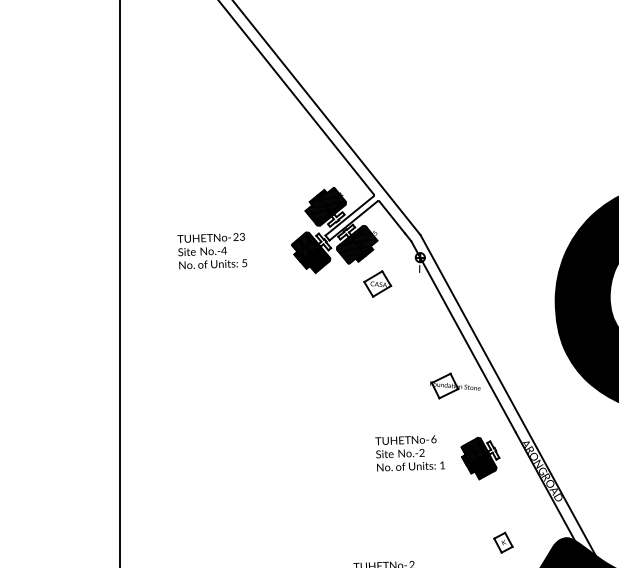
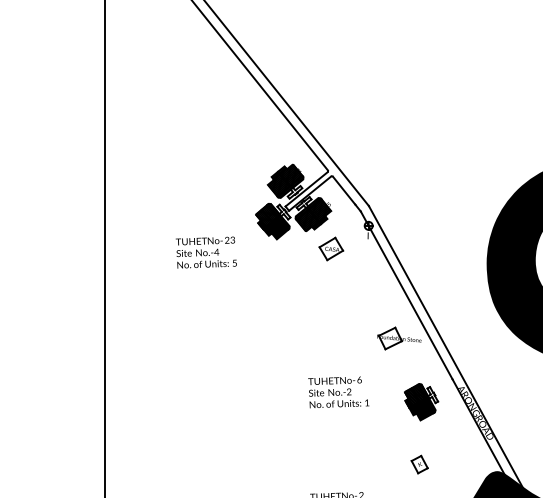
text: (212, 250) -> (206, 252), moved
text: (409, 453) -> (338, 392), moved
part: (503, 542) -> (419, 464), moved

